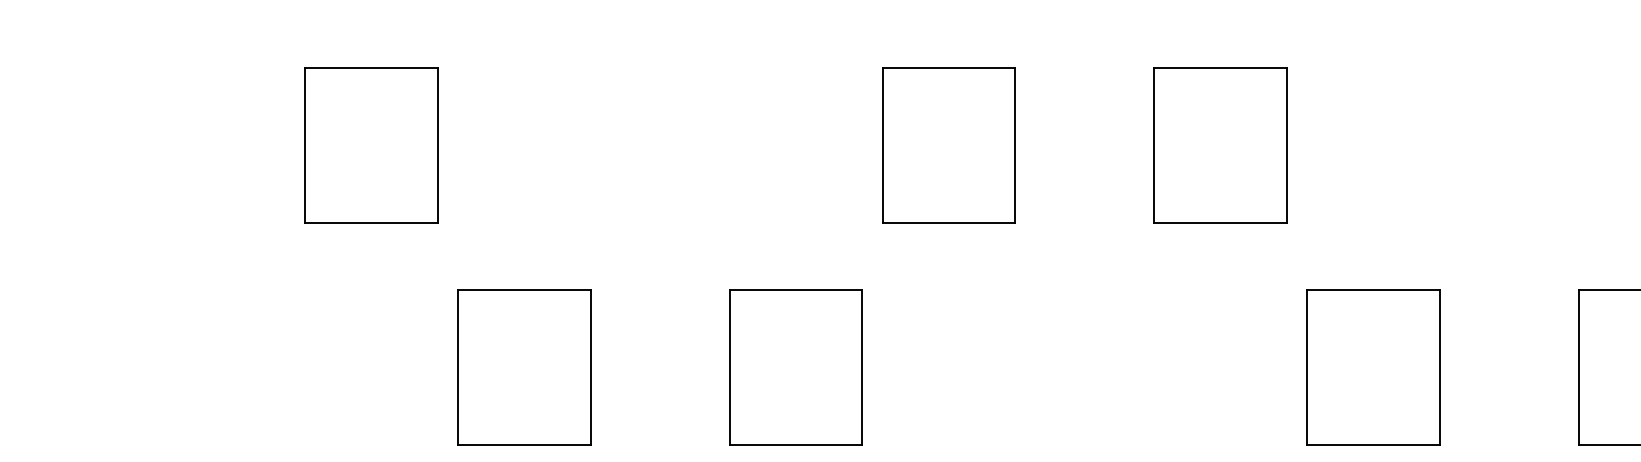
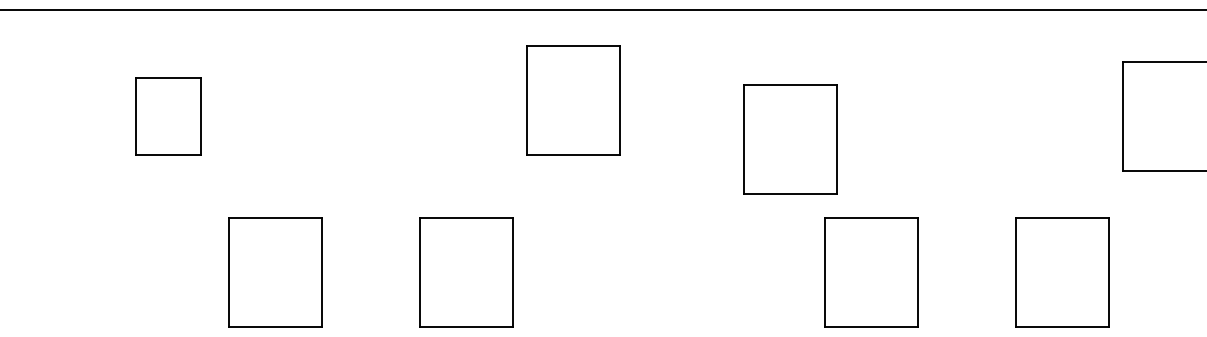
part: (371, 145) -> (168, 116), size x0.7
part: (948, 145) -> (573, 100), moved
part: (1220, 145) -> (790, 139), moved

